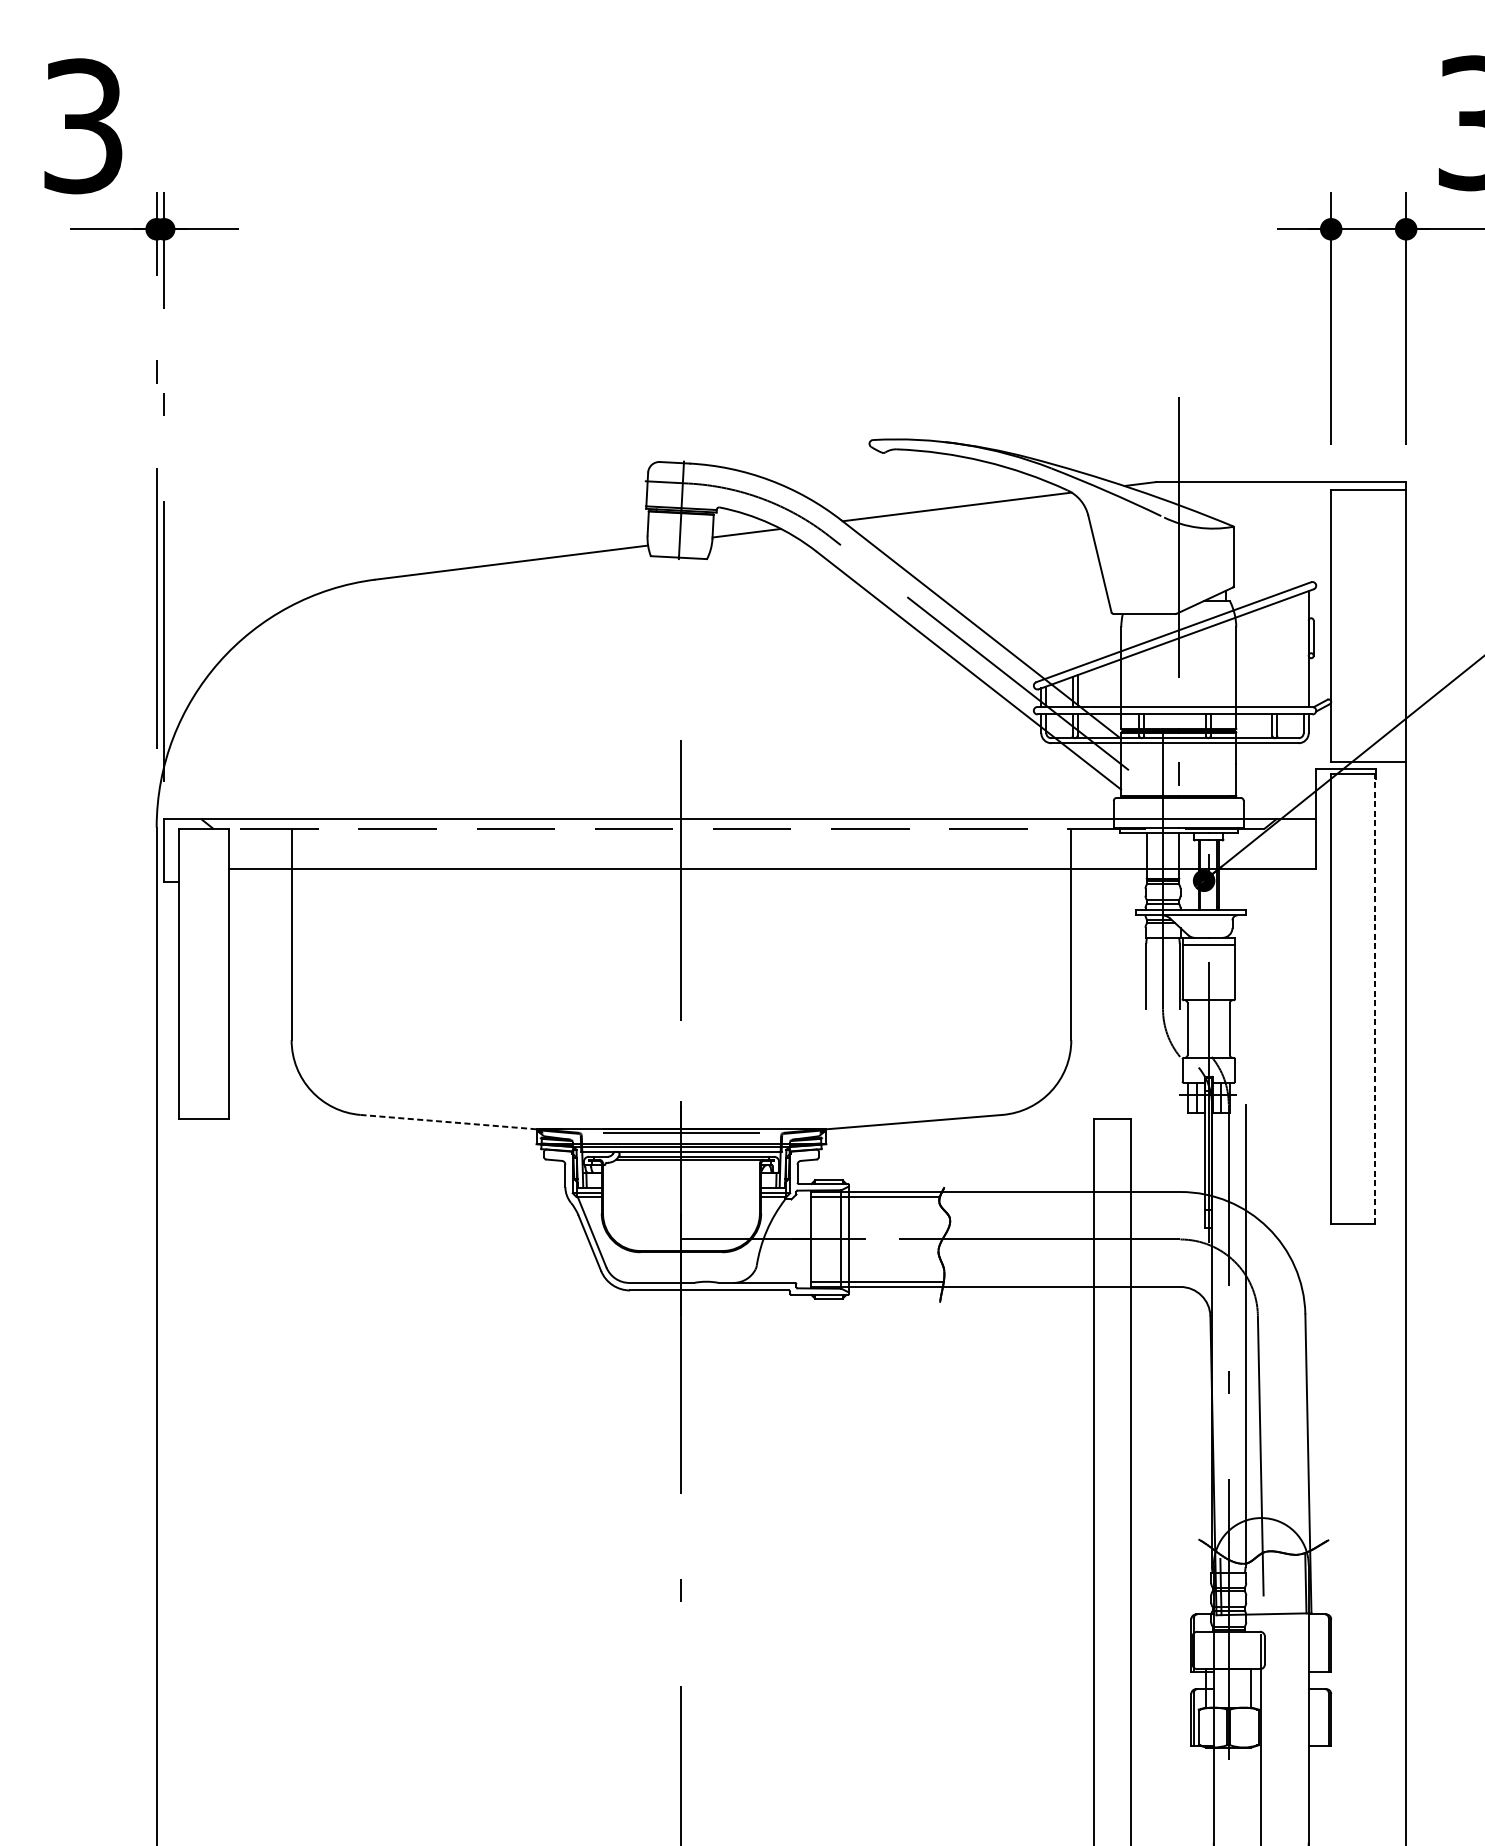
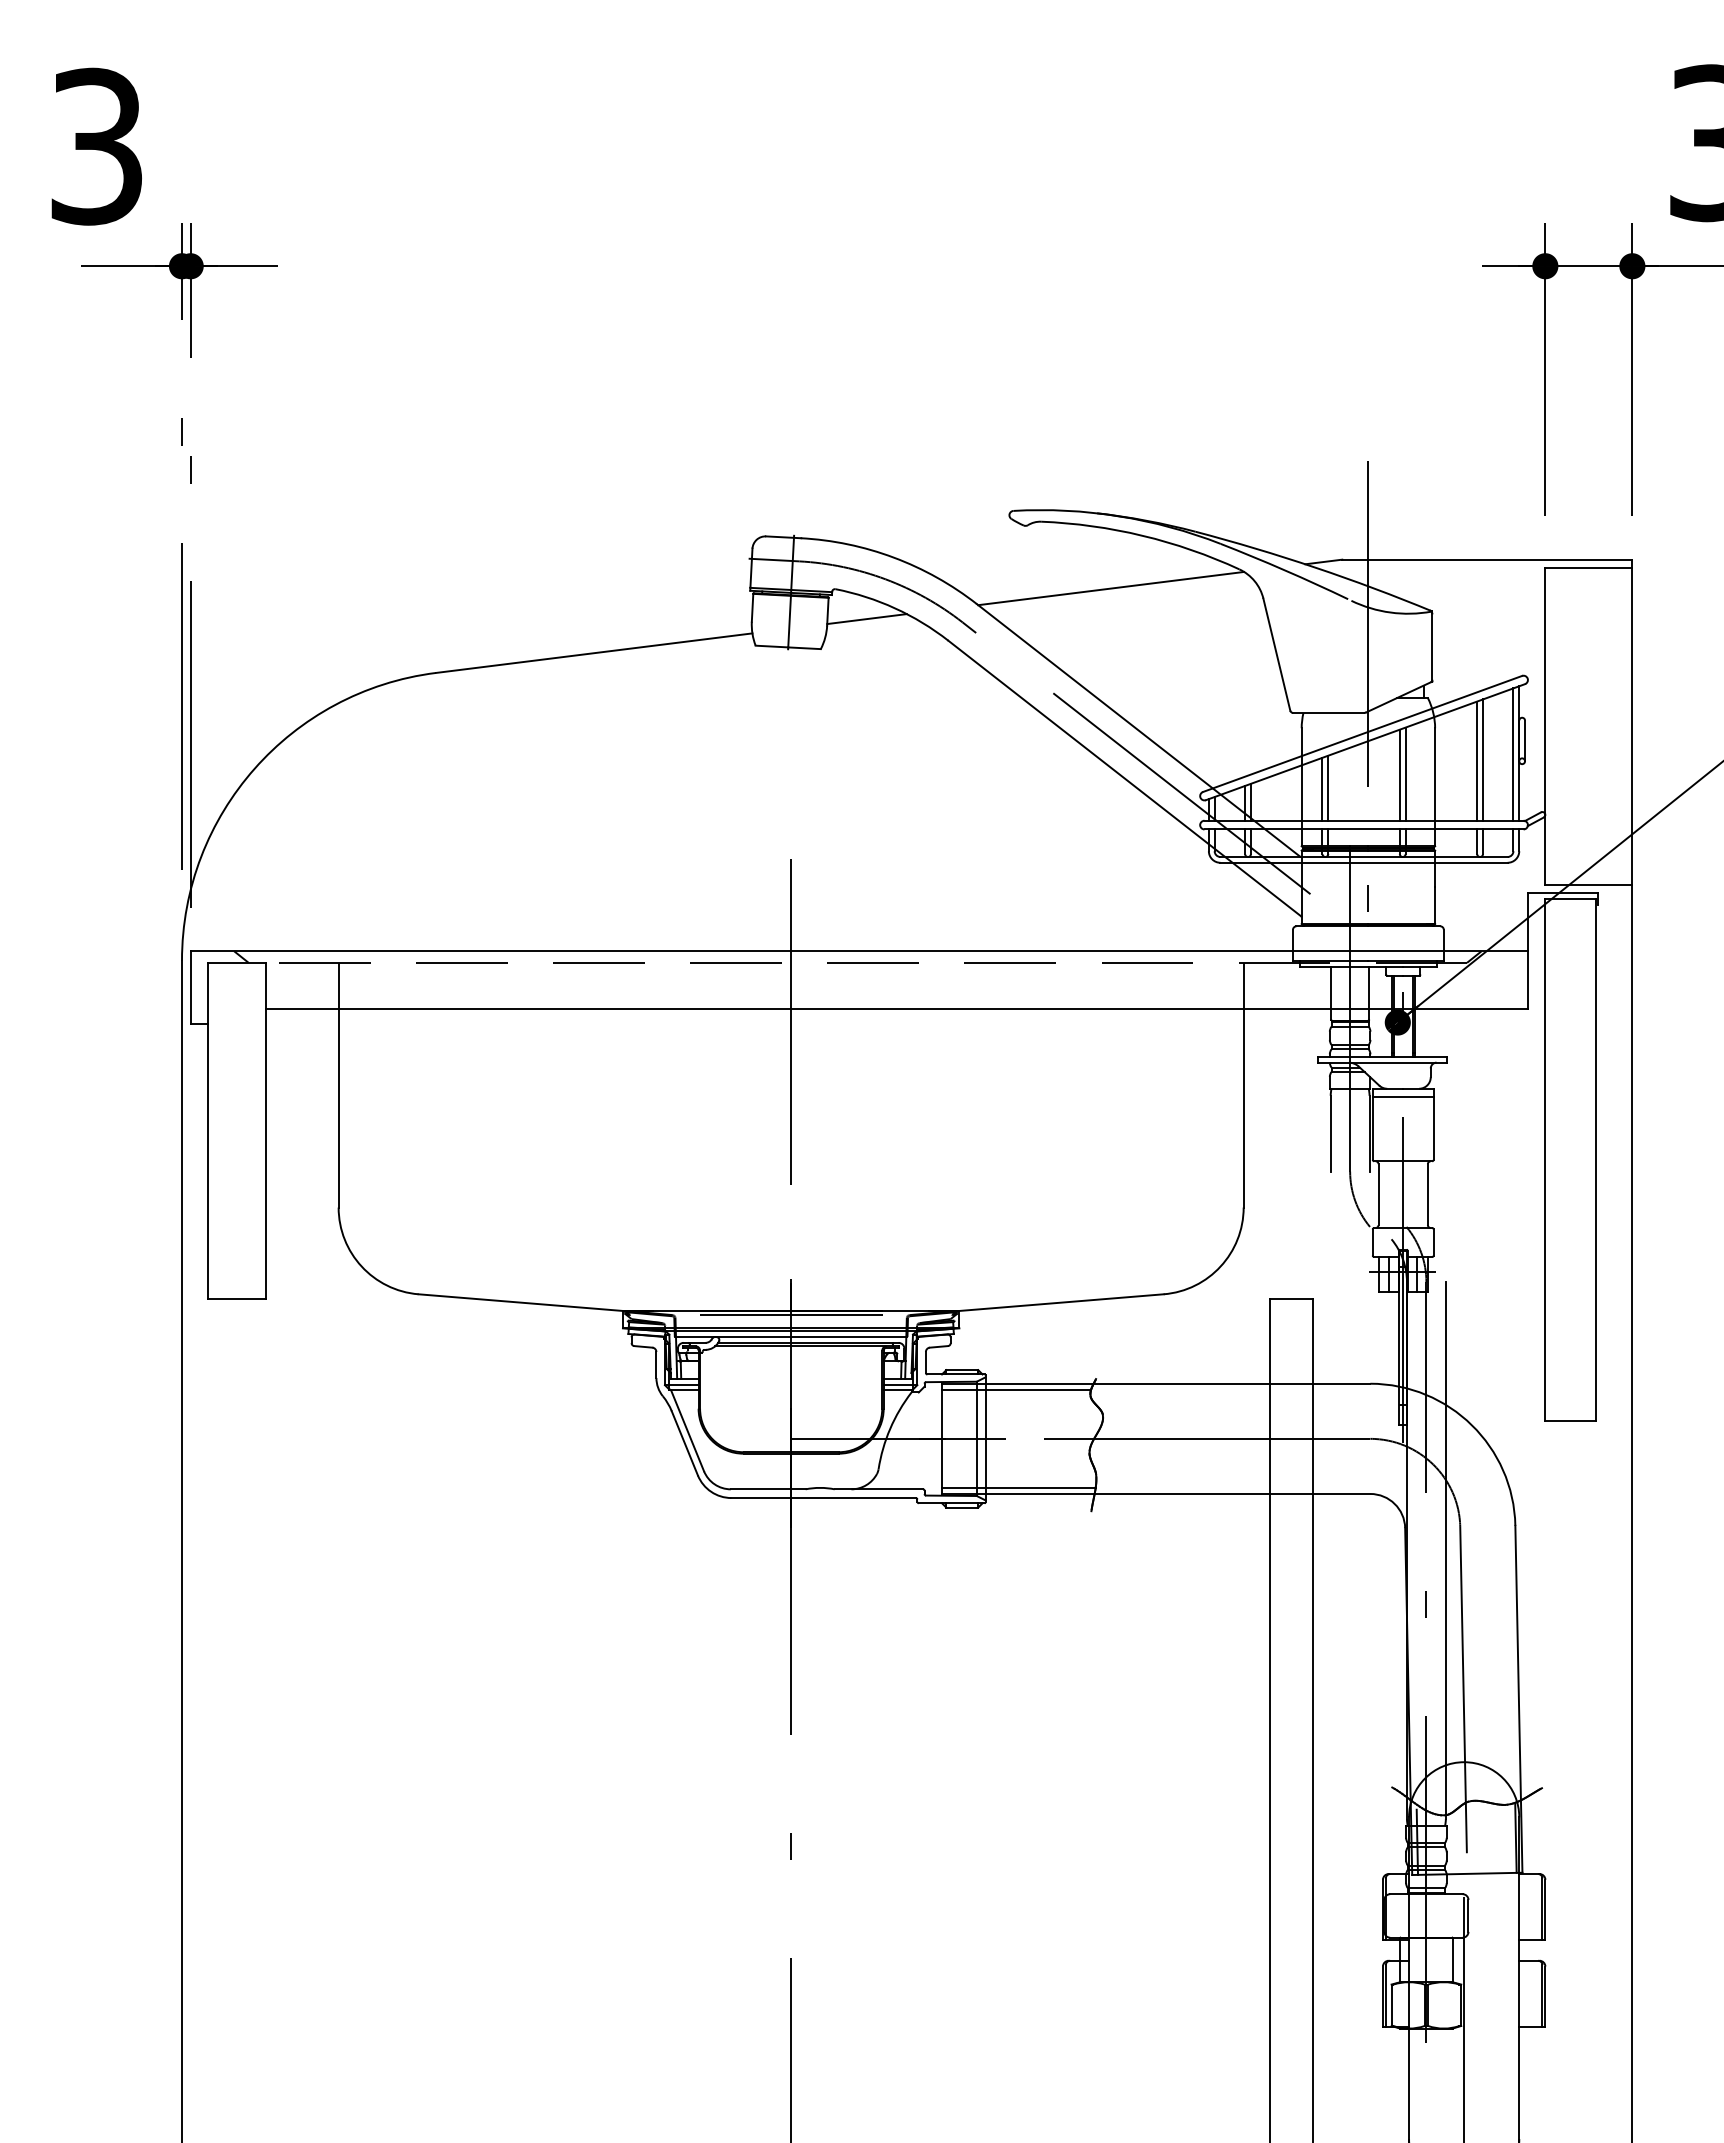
line: (1303, 649) -> (1513, 754), added
line: (1277, 654) -> (1482, 759), added
line: (1272, 655) -> (1477, 760), added
line: (1210, 666) -> (1405, 773), added
line: (1205, 667) -> (1399, 774), added
line: (1144, 678) -> (1328, 787), added
line: (1139, 679) -> (1322, 788), added
line: (1375, 998) -> (1596, 1159), dashed -> solid
line: (448, 1122) -> (520, 1302), dashed -> solid

